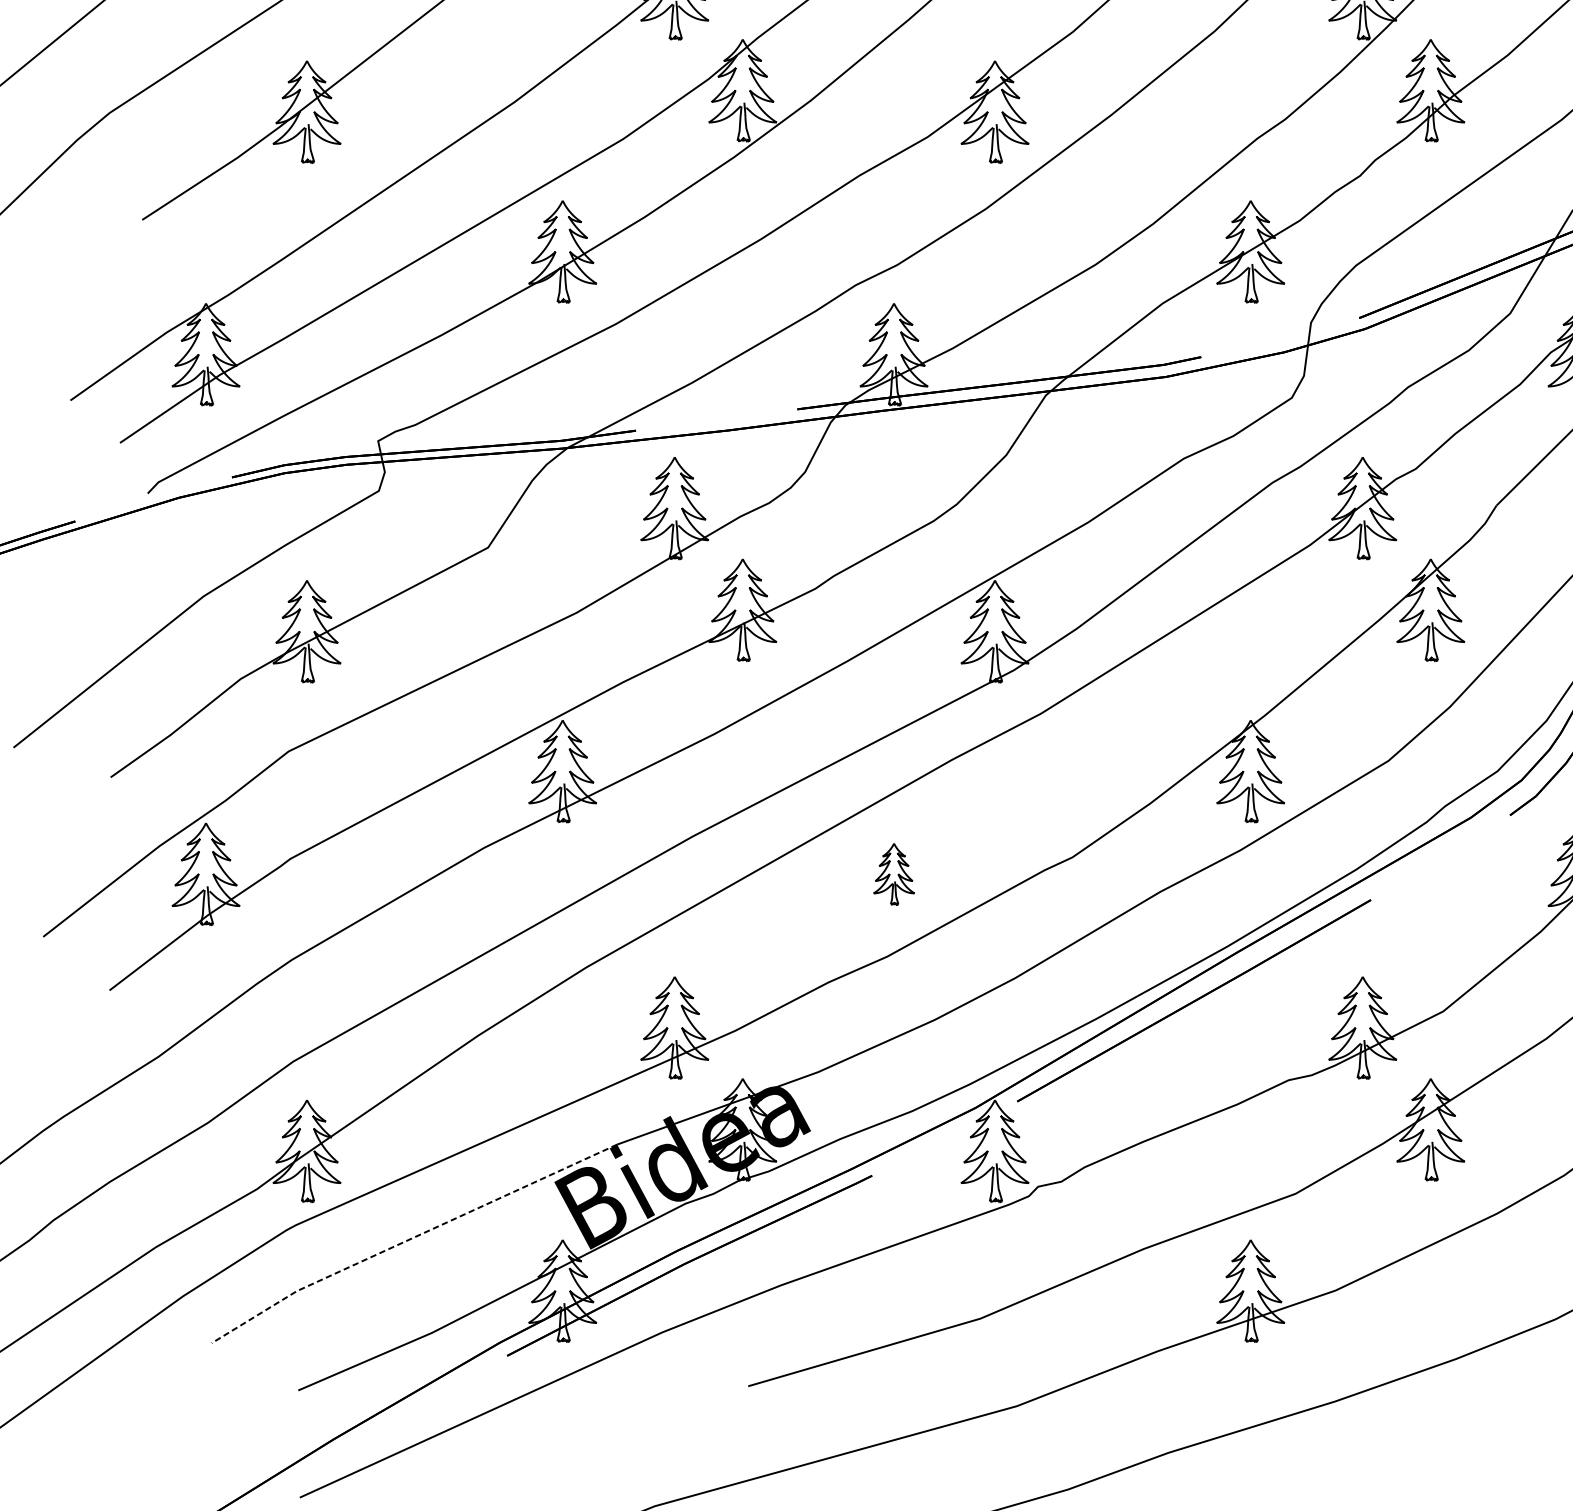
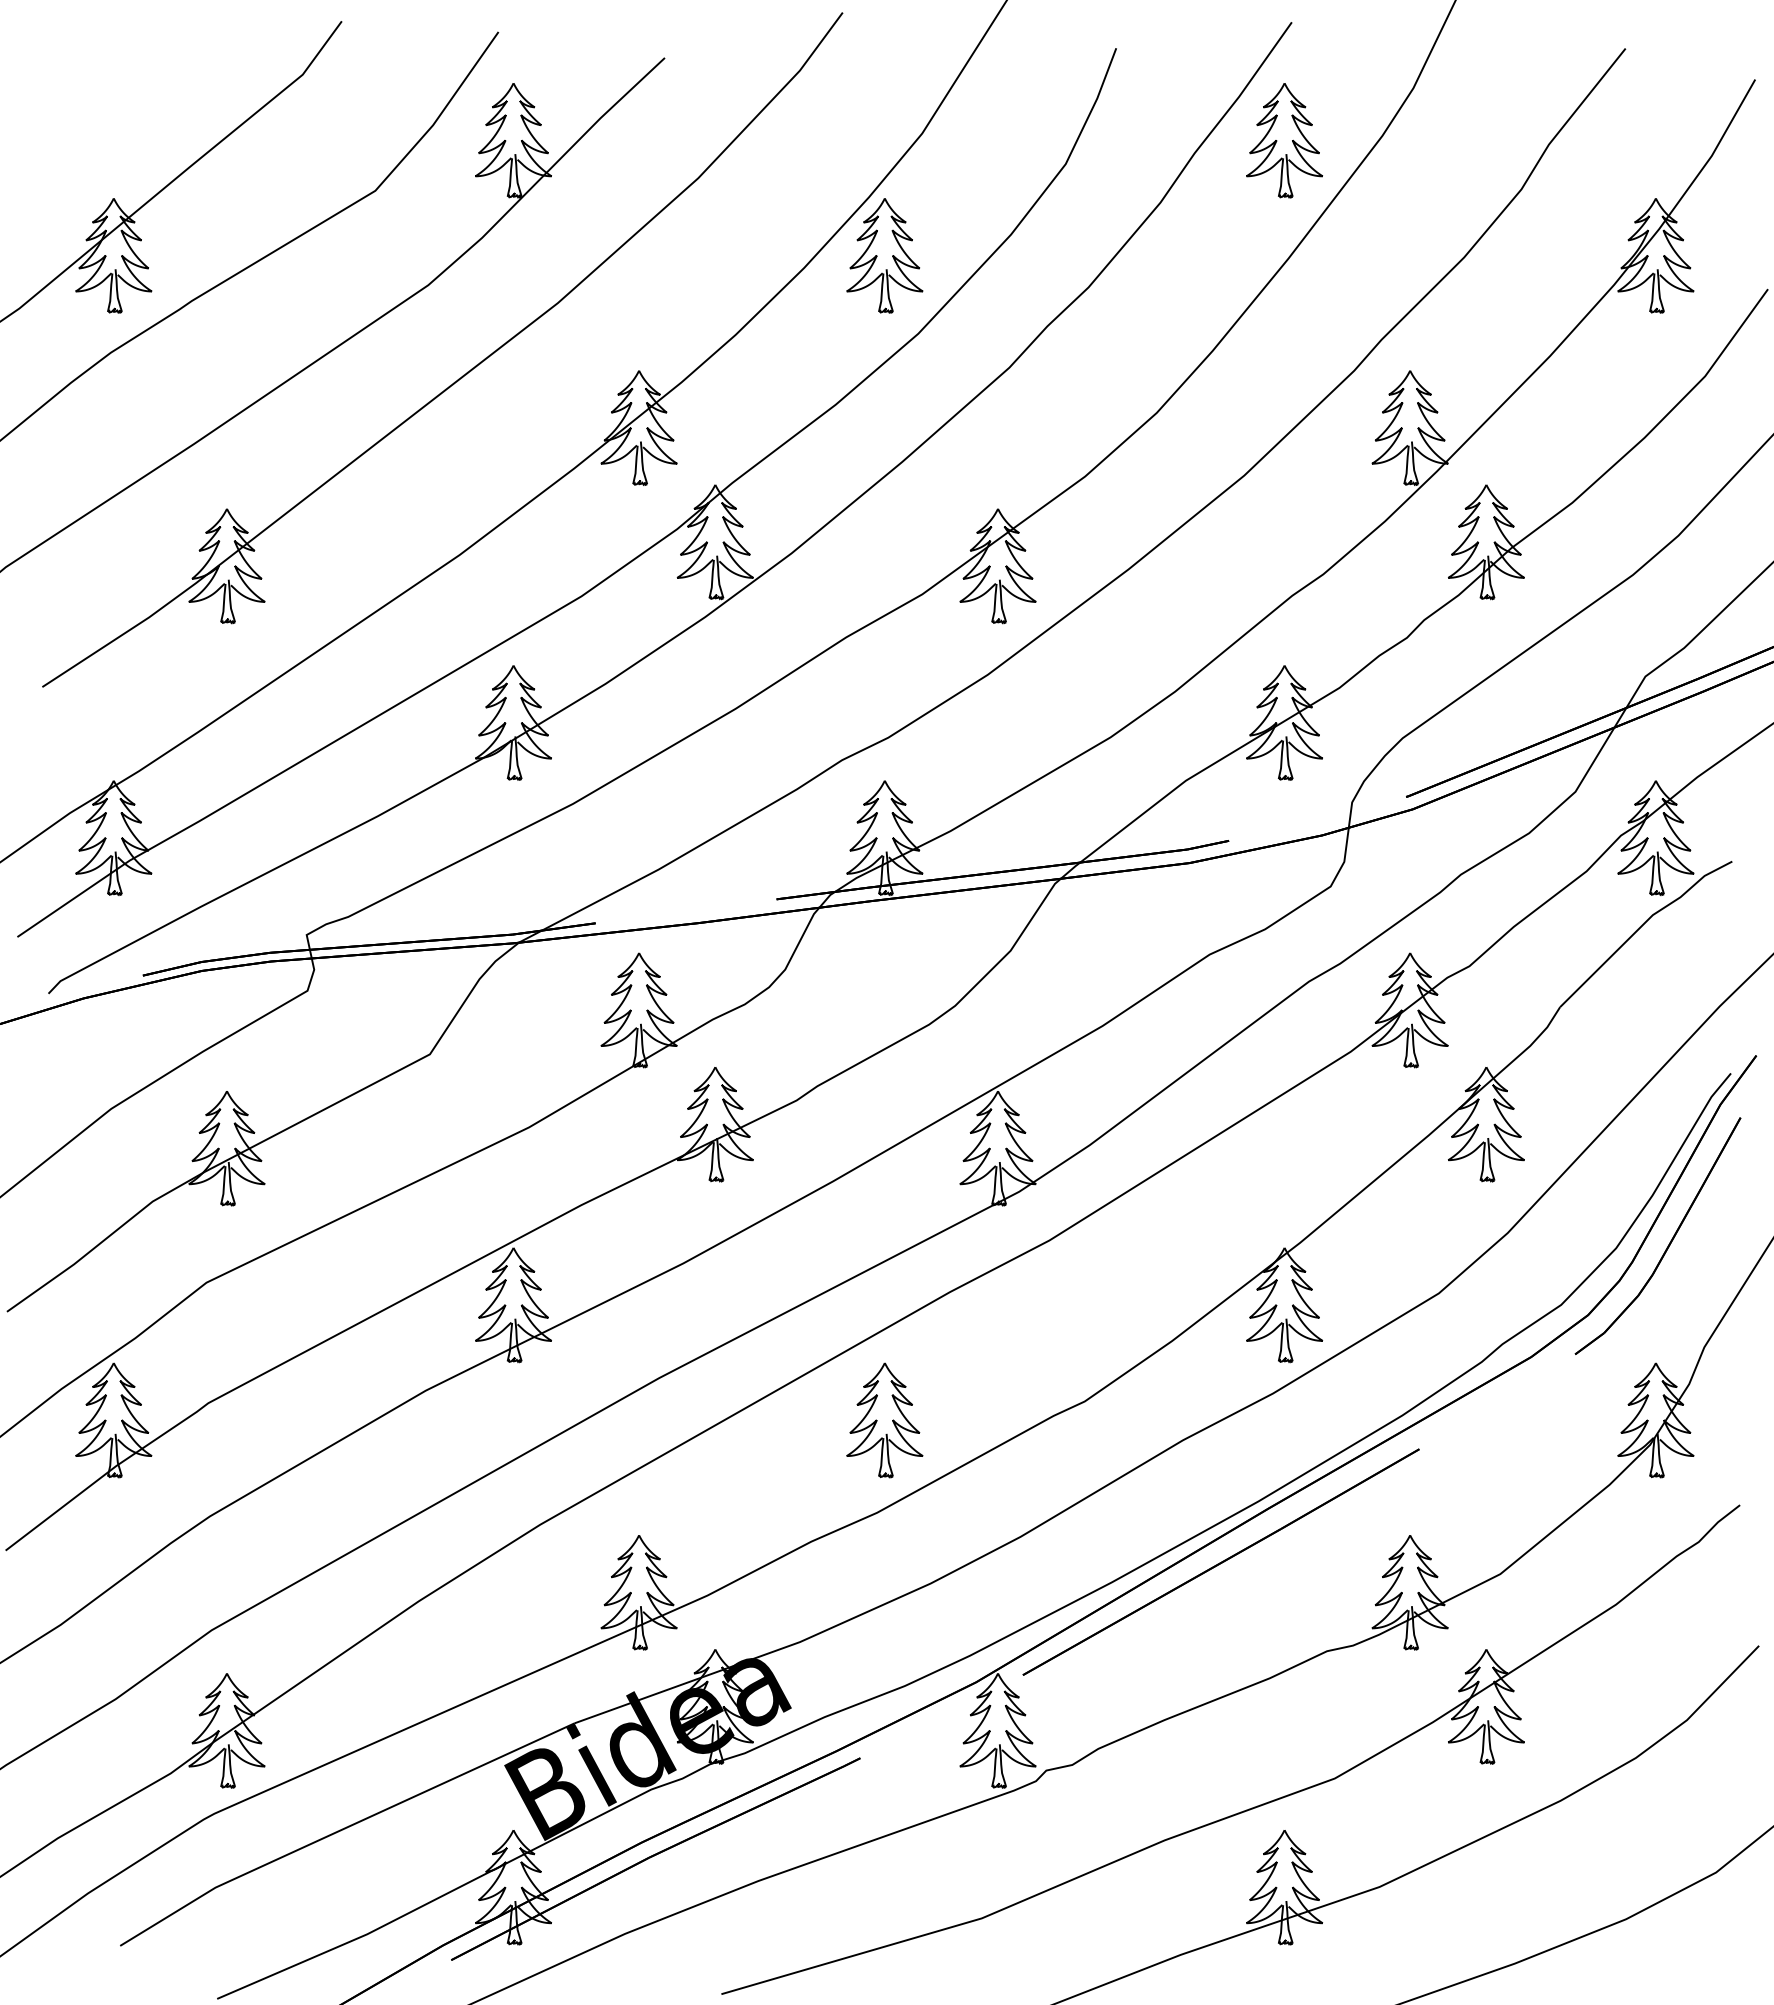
part: (893, 874) -> (884, 1420), size x1.67
line: (410, 1238) -> (343, 1828), dashed -> solid

